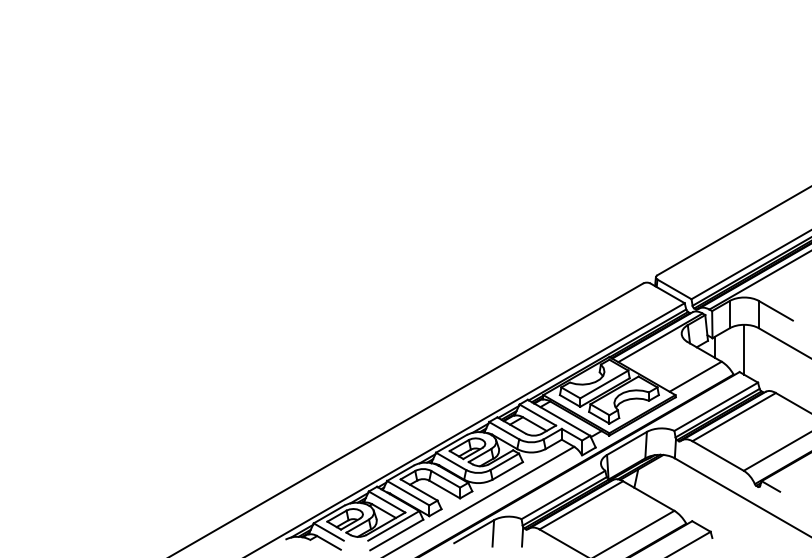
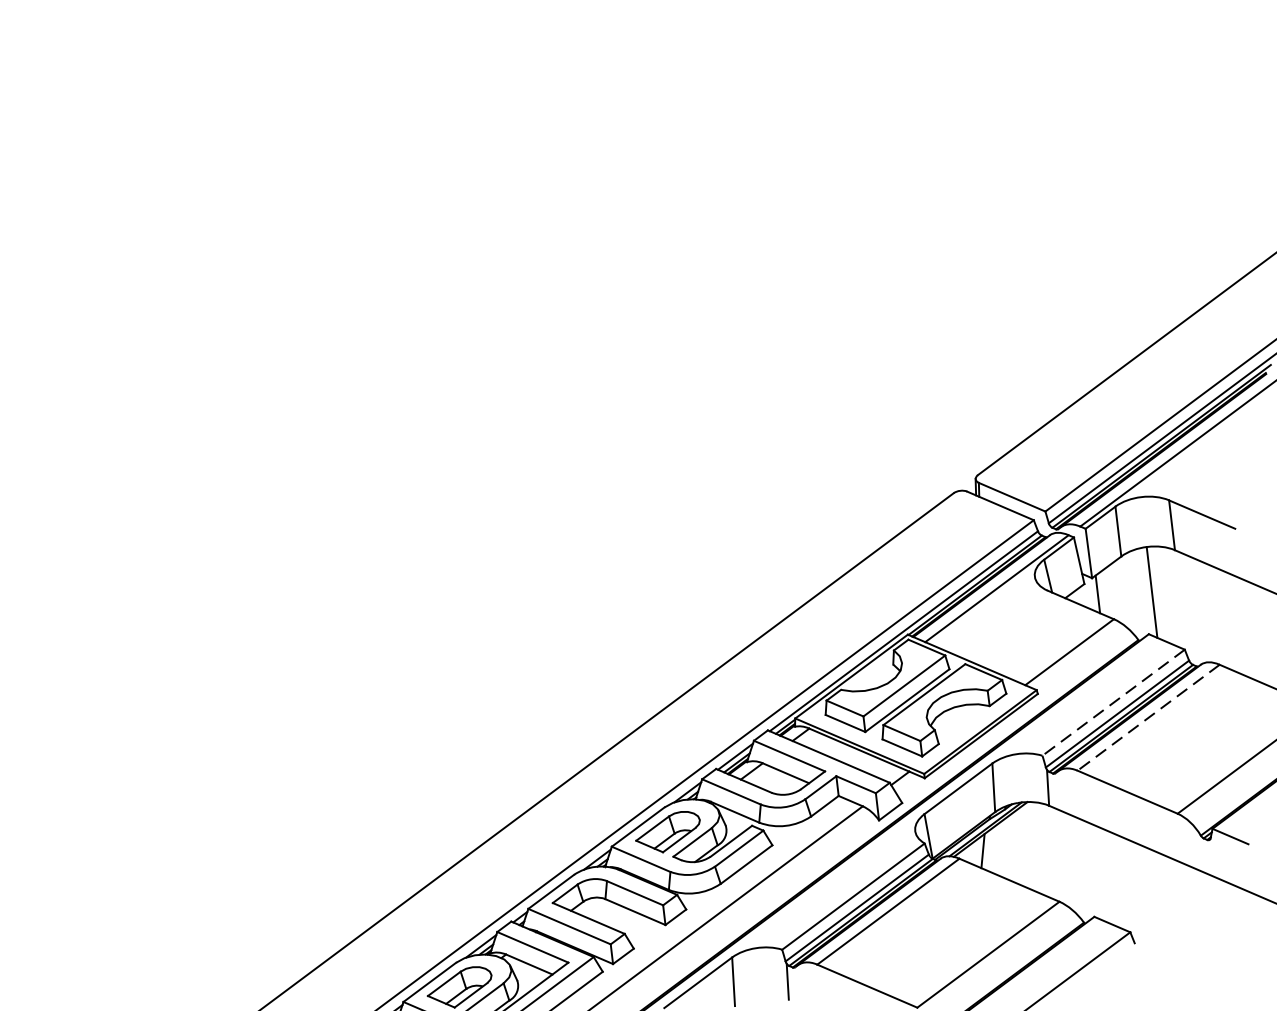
line: (715, 407) -> (1112, 704), solid -> dashed
line: (733, 417) -> (1147, 718), solid -> dashed

